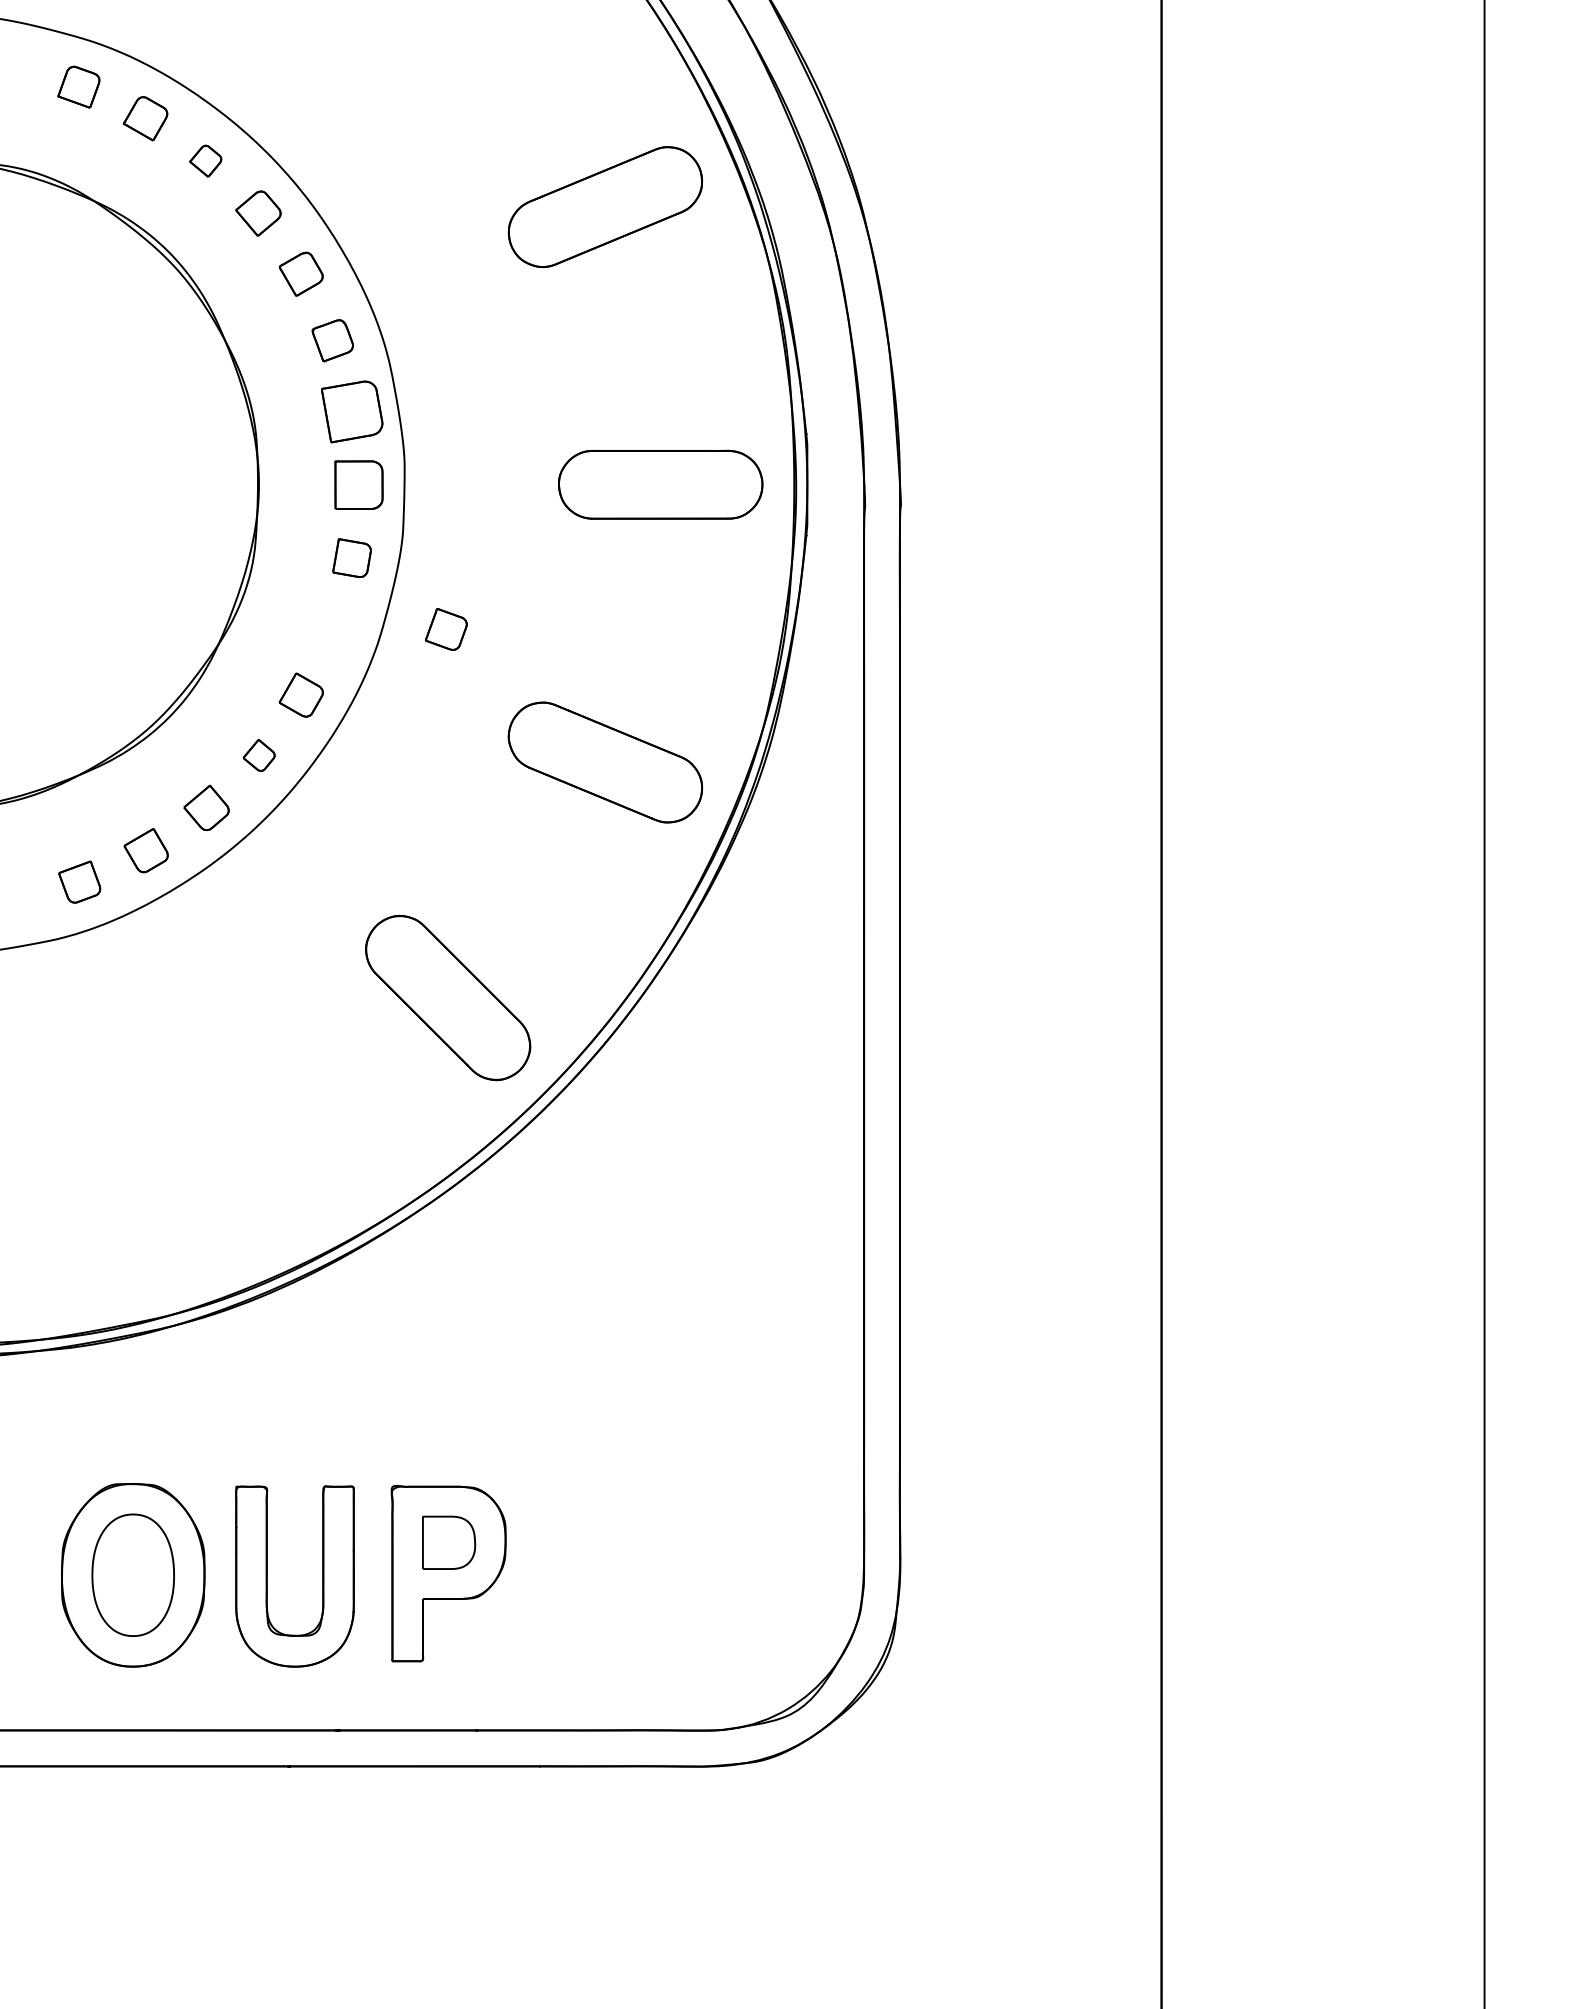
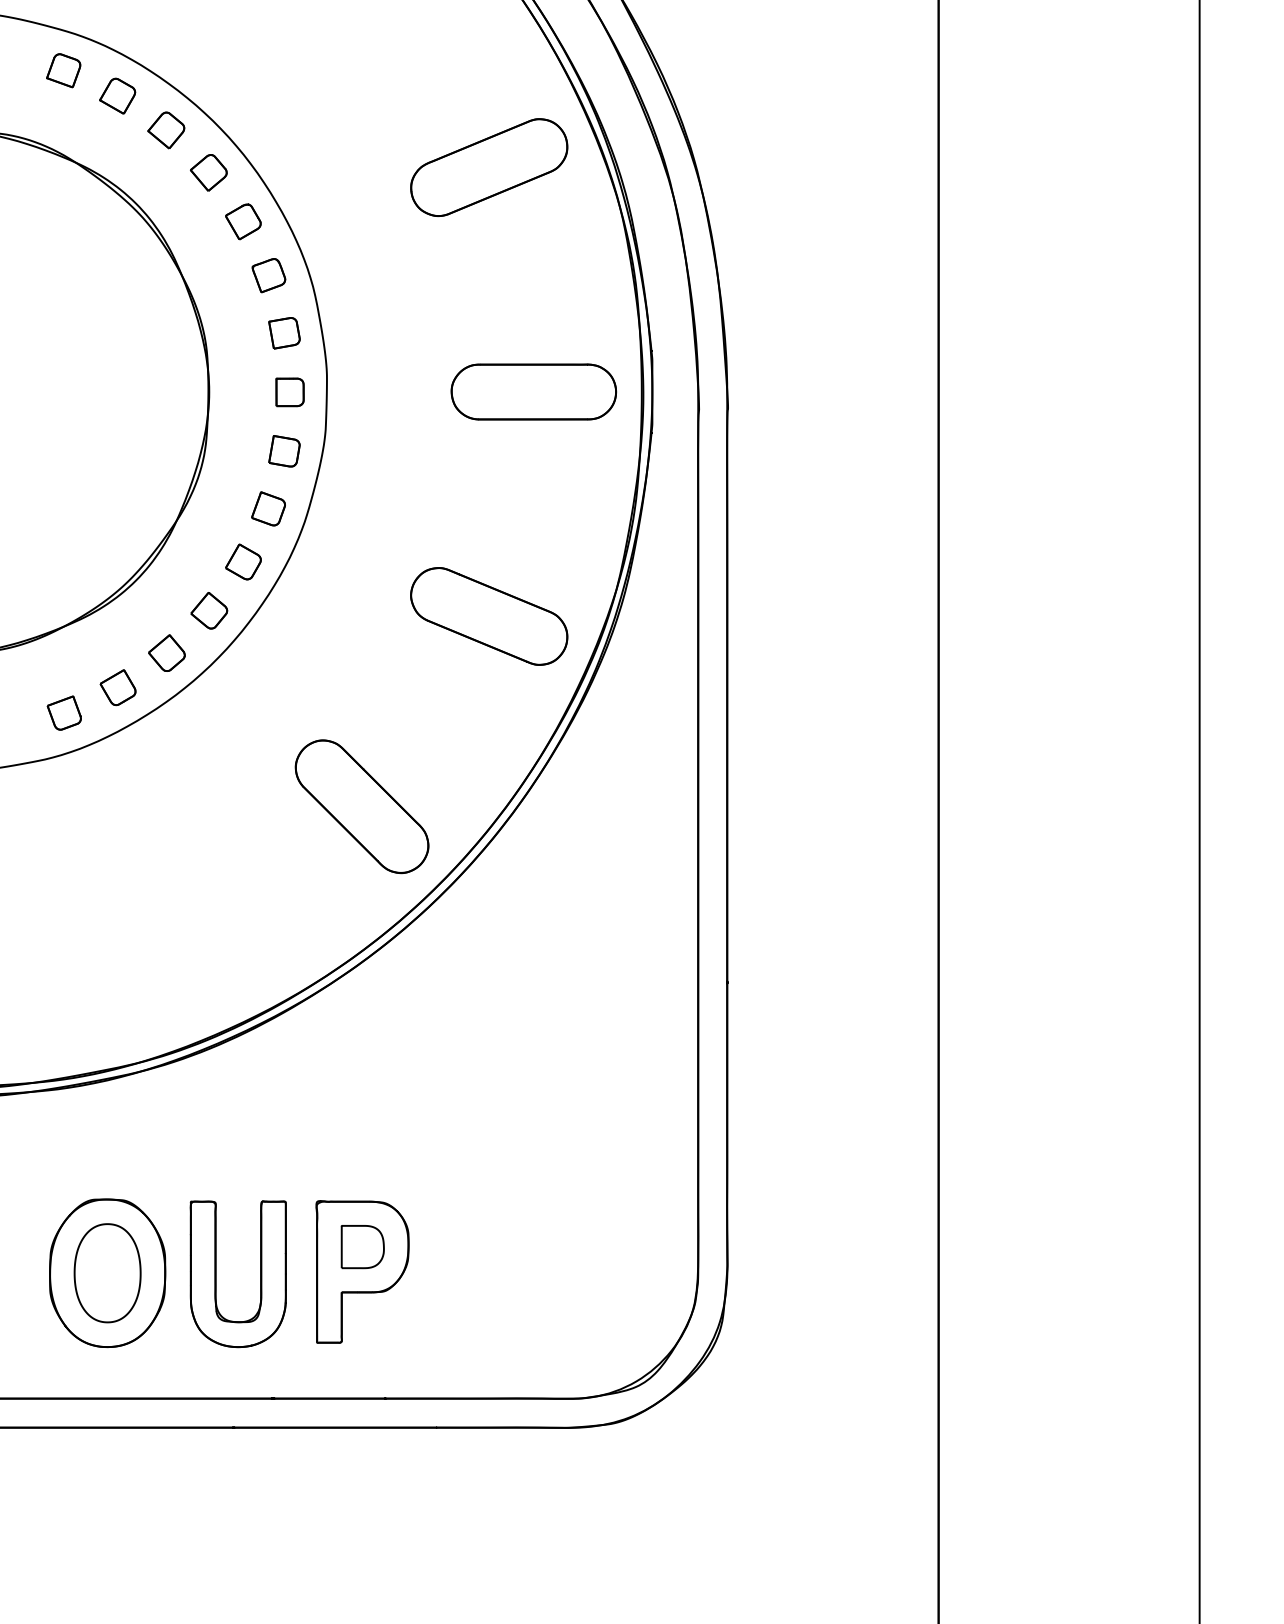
part: (205, 161) -> (166, 130), size x1.43
part: (351, 412) -> (284, 333), size x0.62
part: (358, 485) -> (289, 392), size x0.71
part: (446, 629) -> (268, 508), moved
part: (259, 755) -> (209, 610), size x1.43

